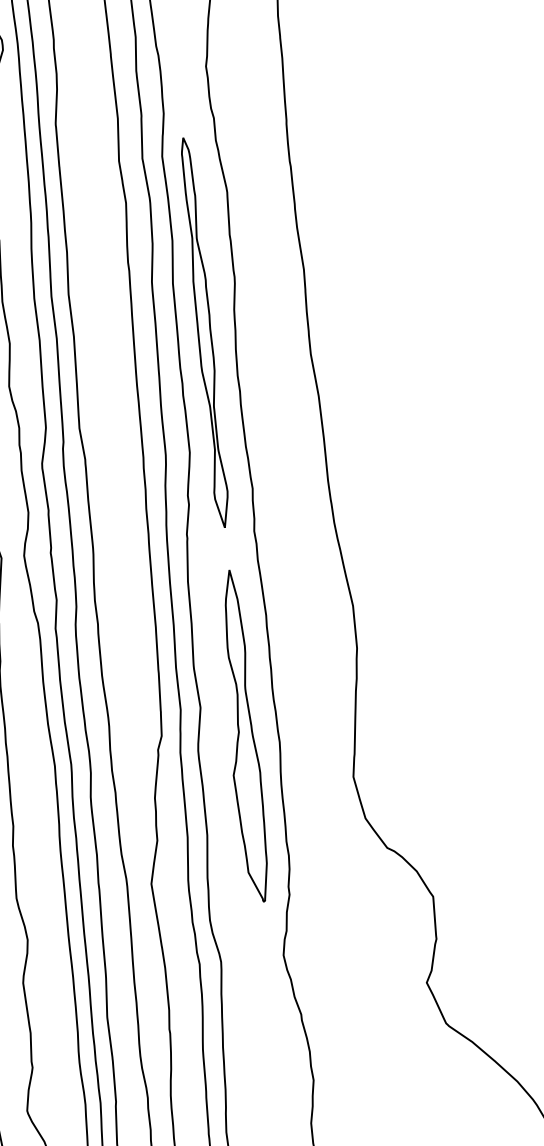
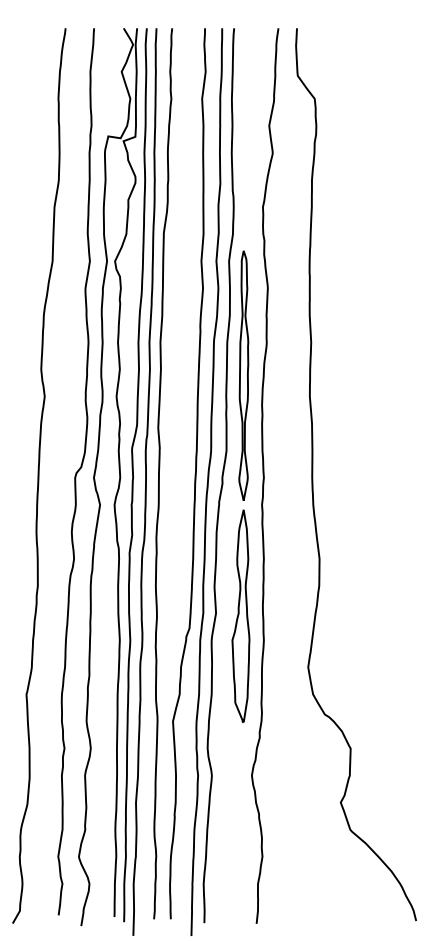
part: (242, 735) -> (240, 615), moved

